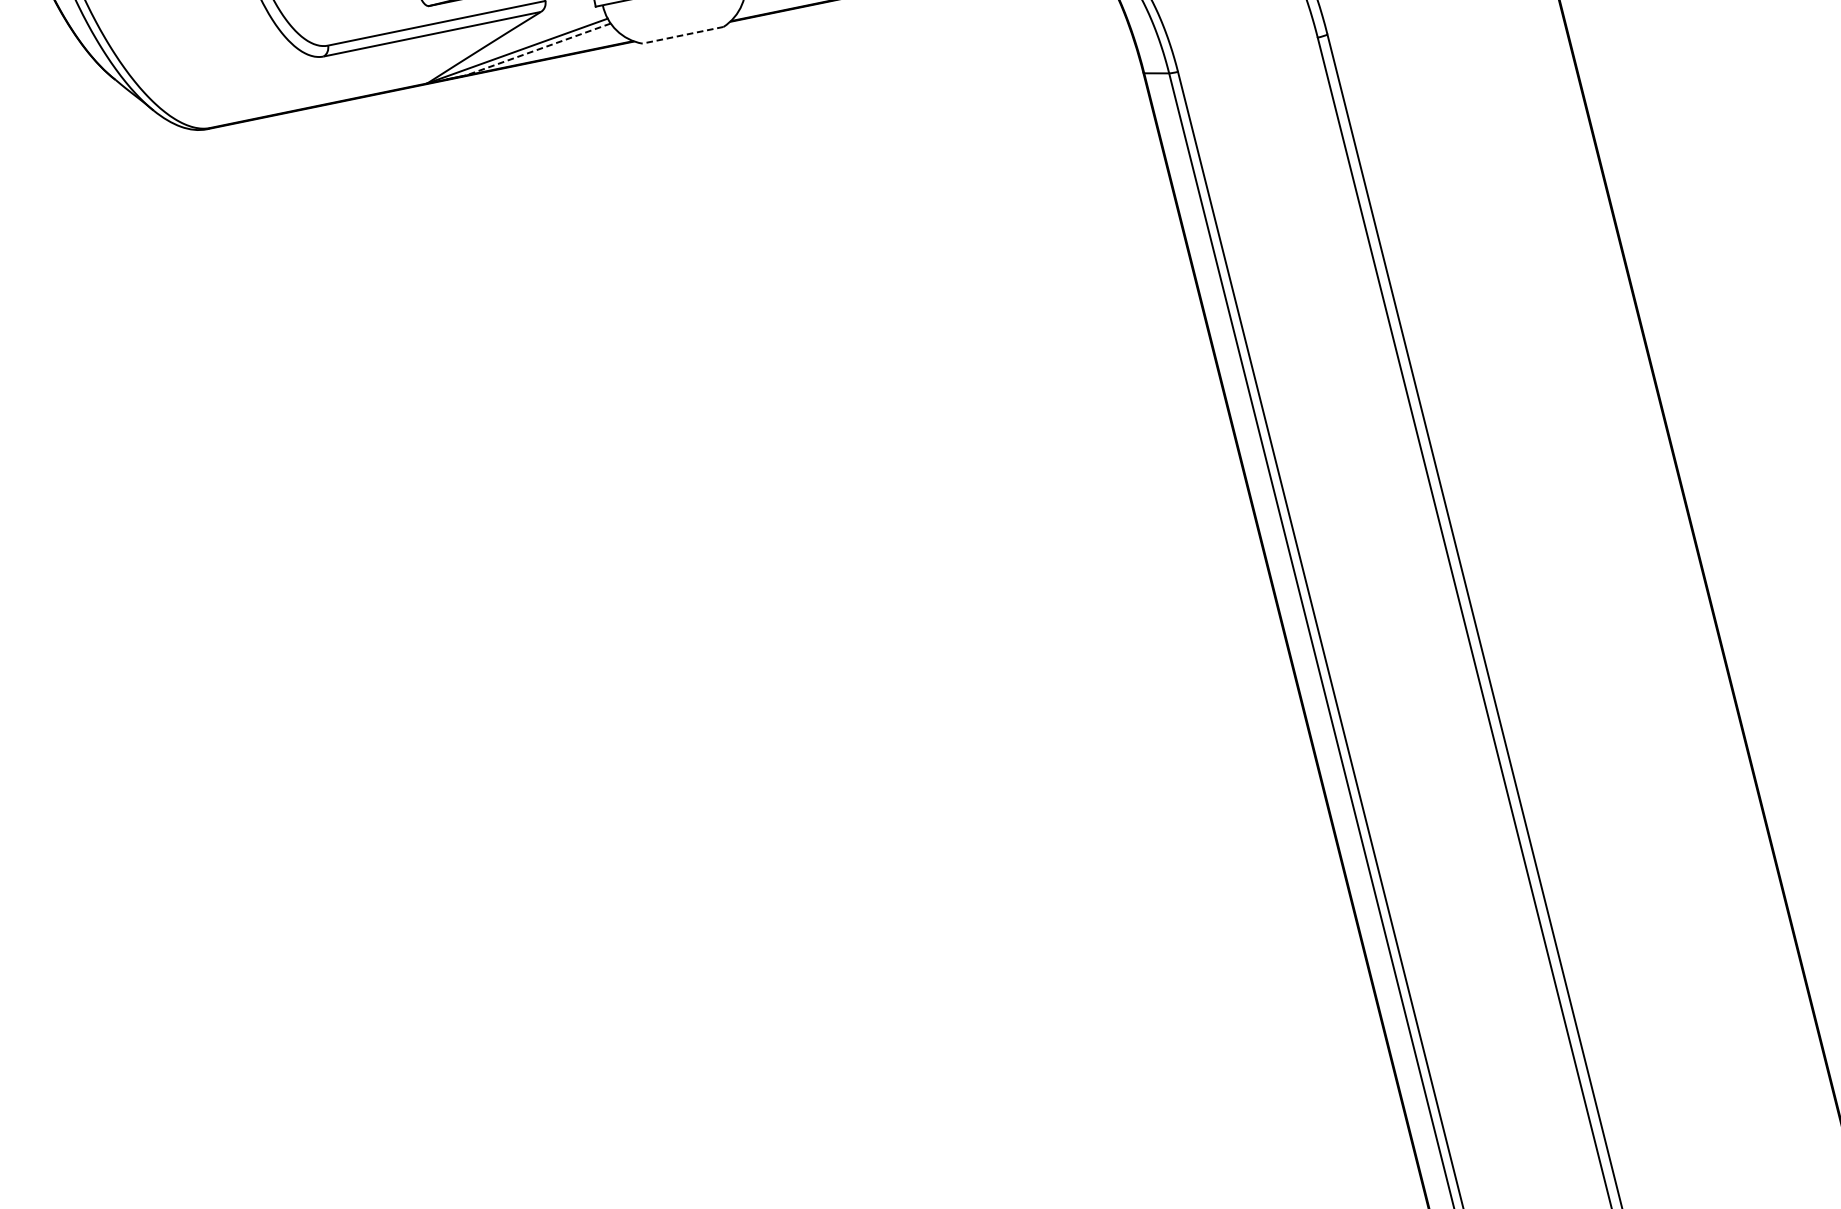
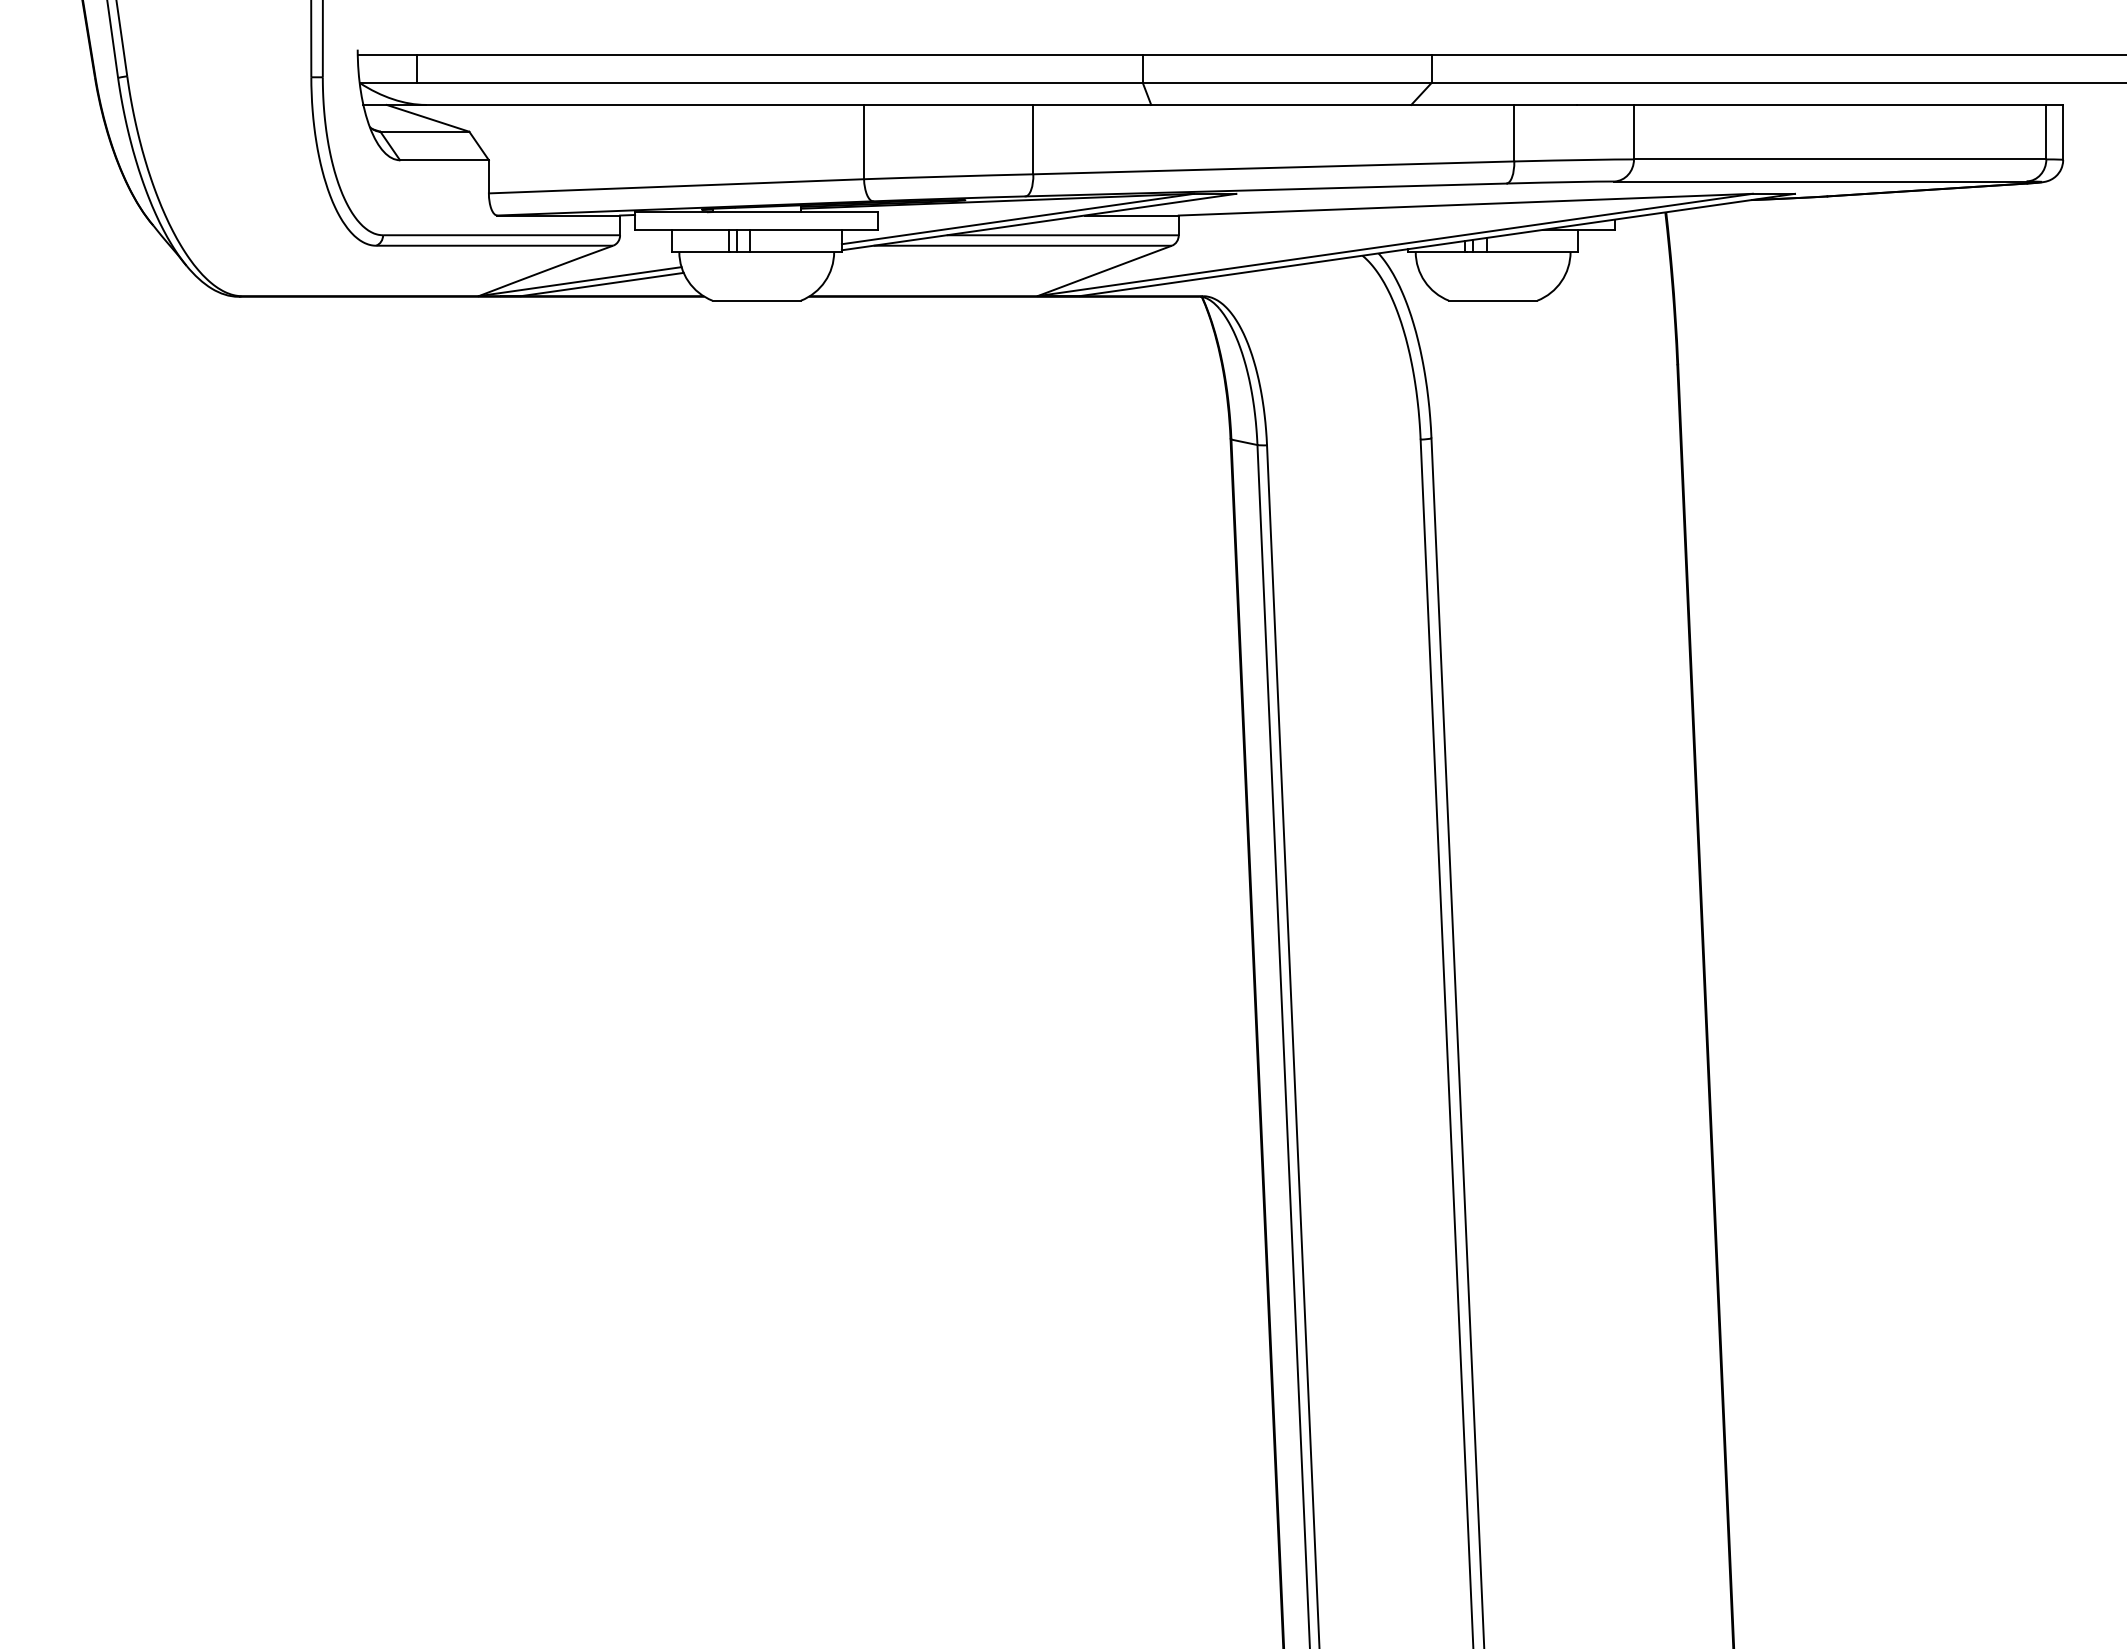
line: (682, 35) -> (756, 300), dashed -> solid
line: (537, 49) -> (601, 284), dashed -> solid

